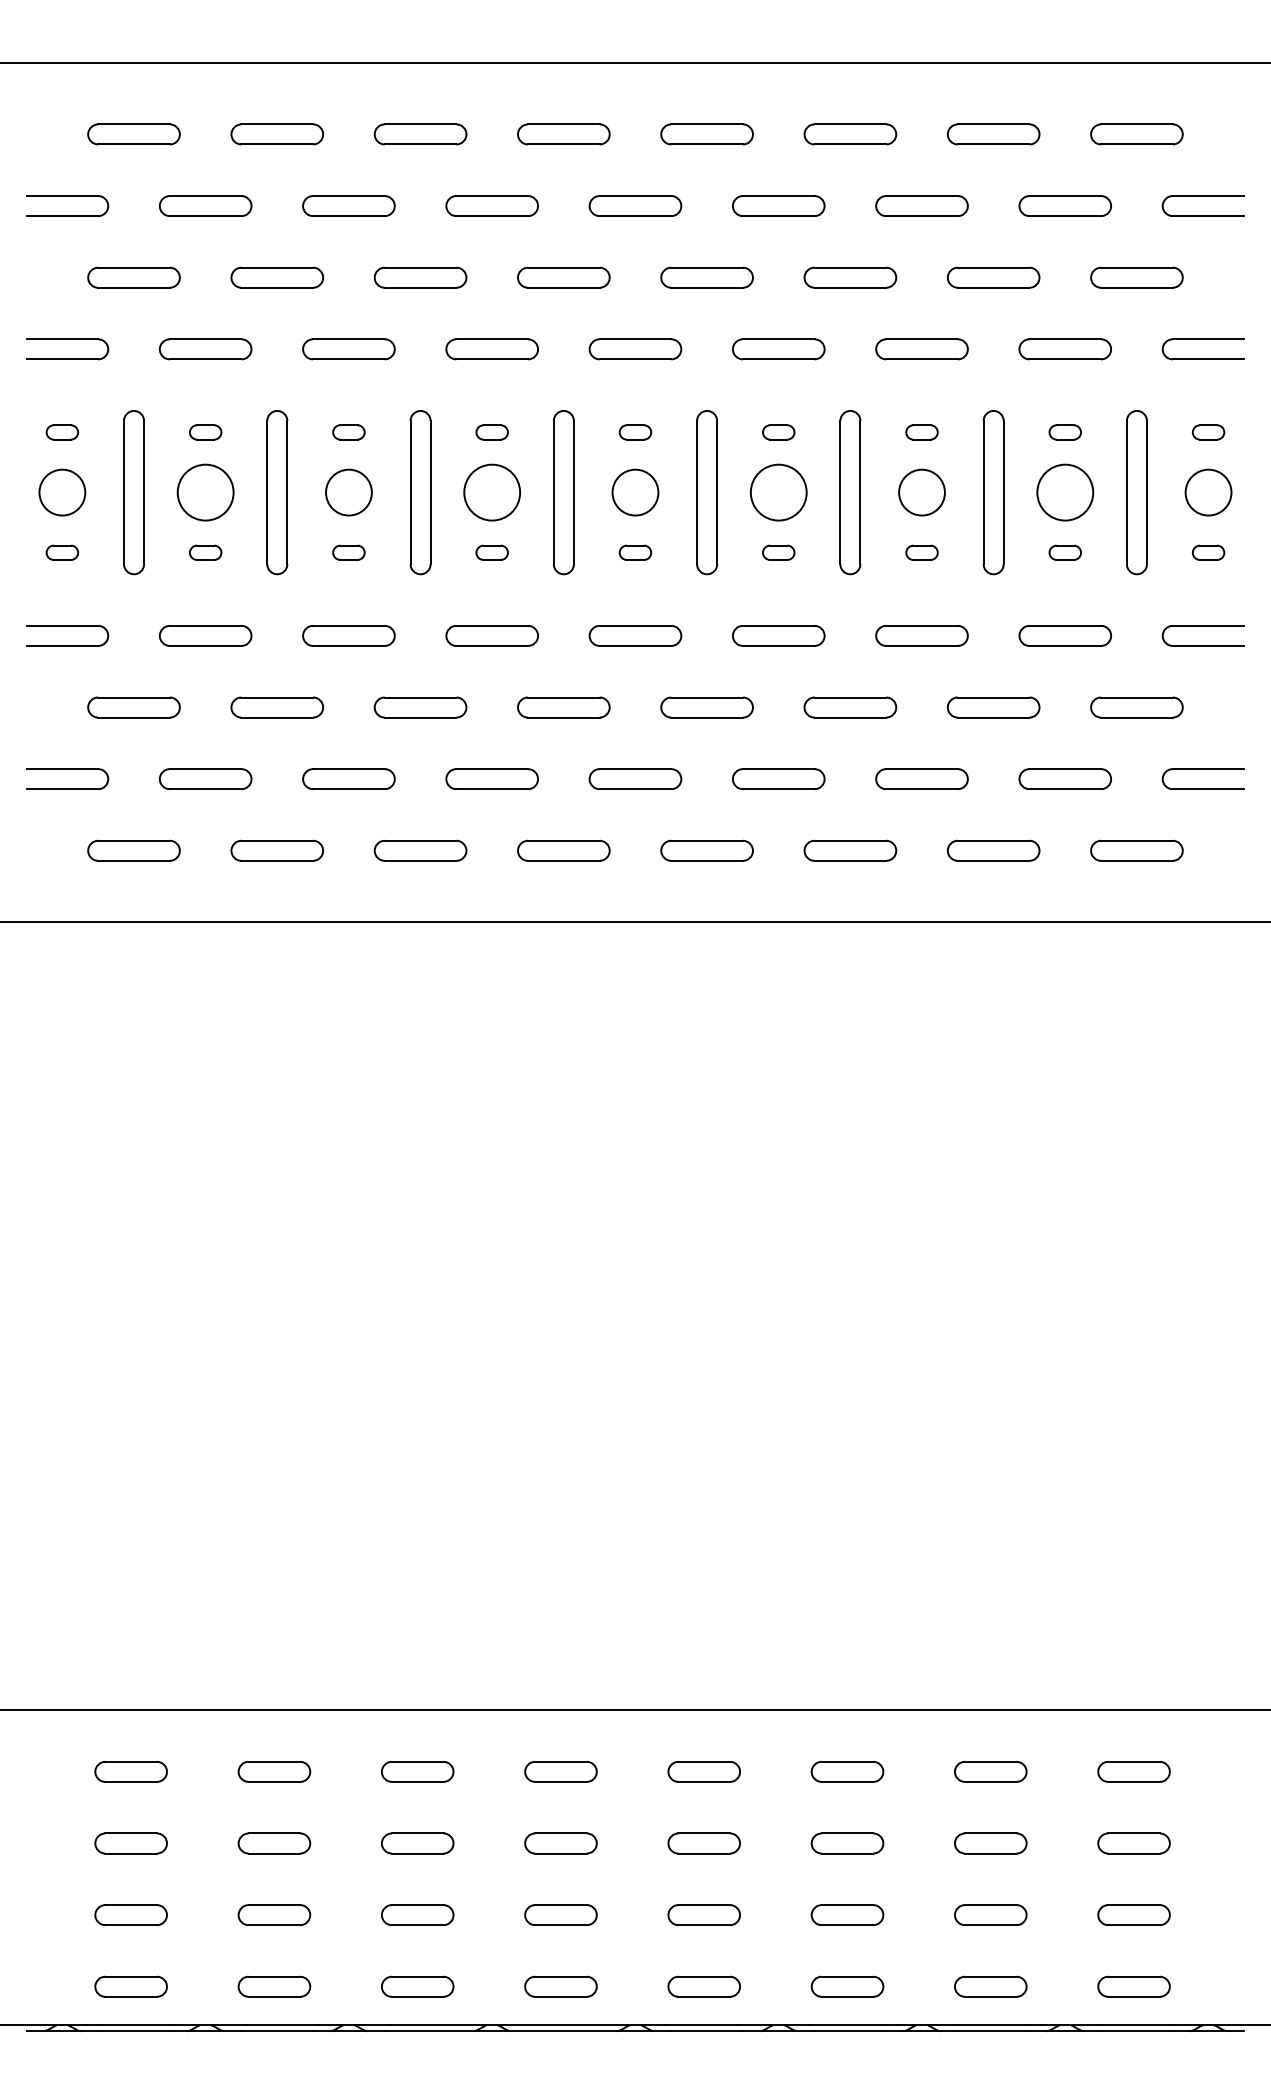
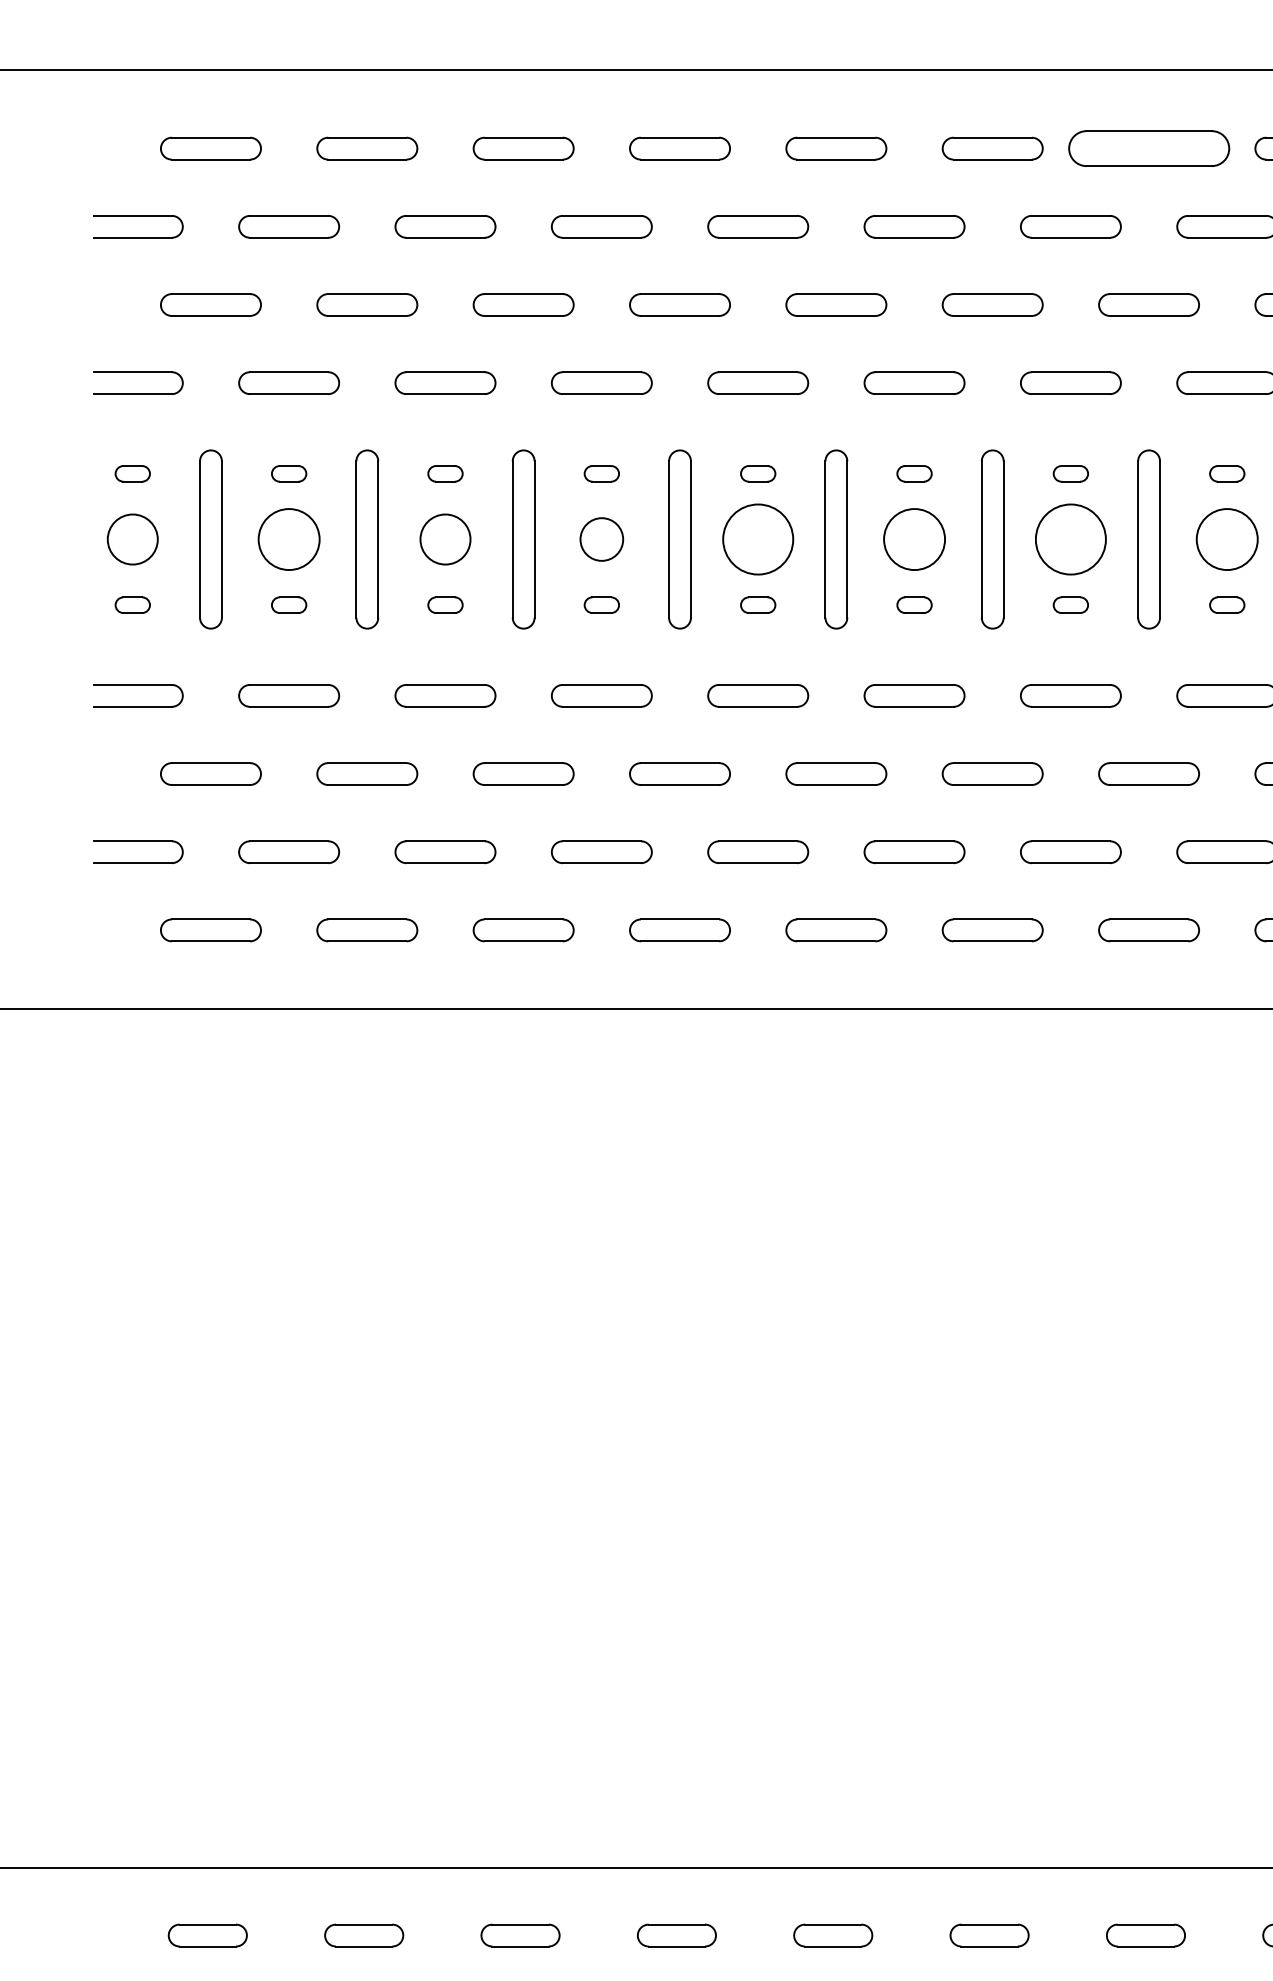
part: (993, 134) -> (1148, 148), size x1.6
circle: (492, 492) -> (602, 539), size x0.7
circle: (635, 492) -> (758, 539), size x1.4
circle: (921, 492) -> (1070, 539), size x1.4

